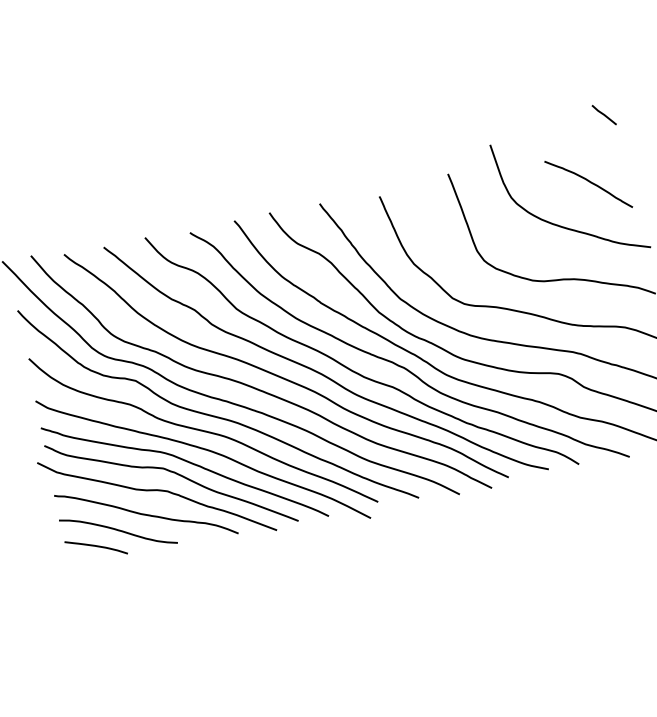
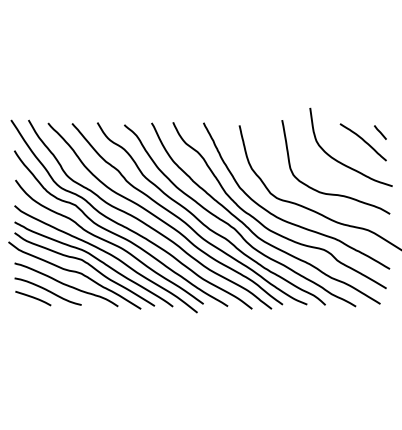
line: (604, 114) -> (380, 132), moved

